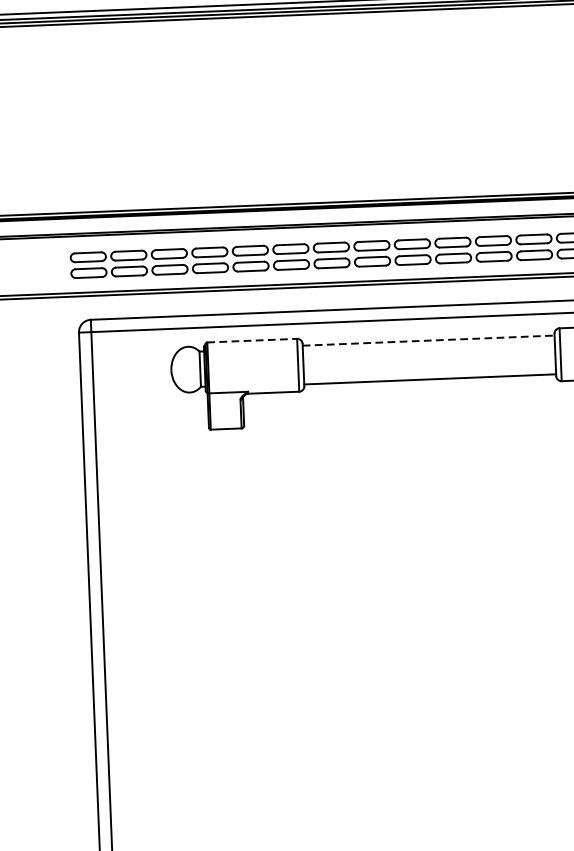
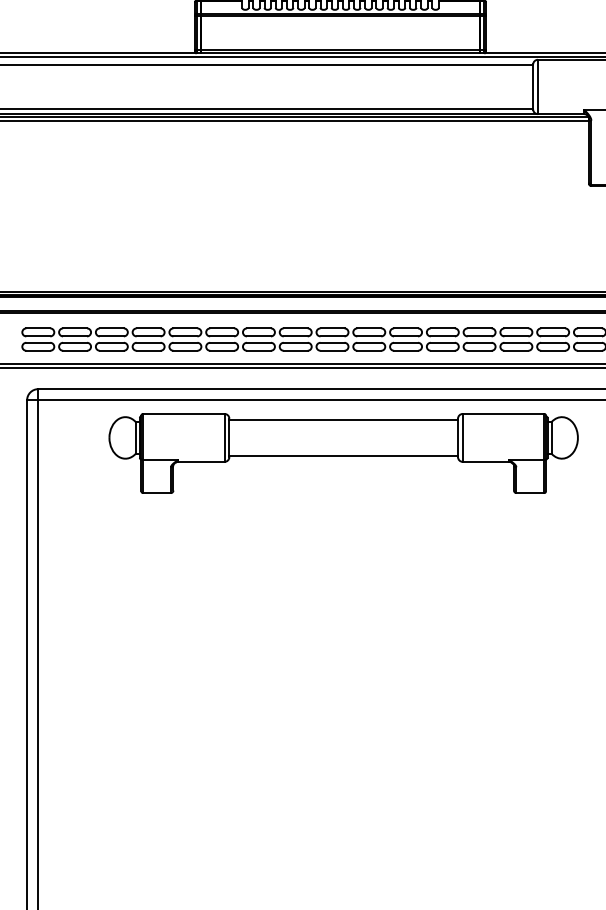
line: (251, 340) -> (183, 413), dashed -> solid
line: (429, 340) -> (344, 420), dashed -> solid

